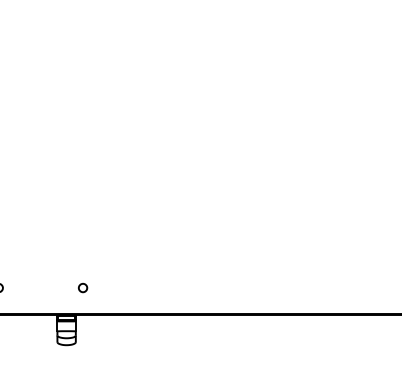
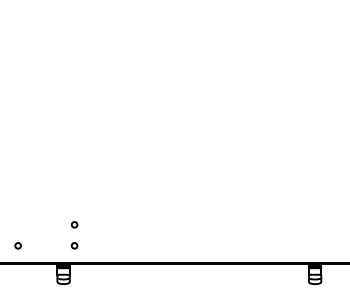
circle: (82, 256) -> (74, 224), added

